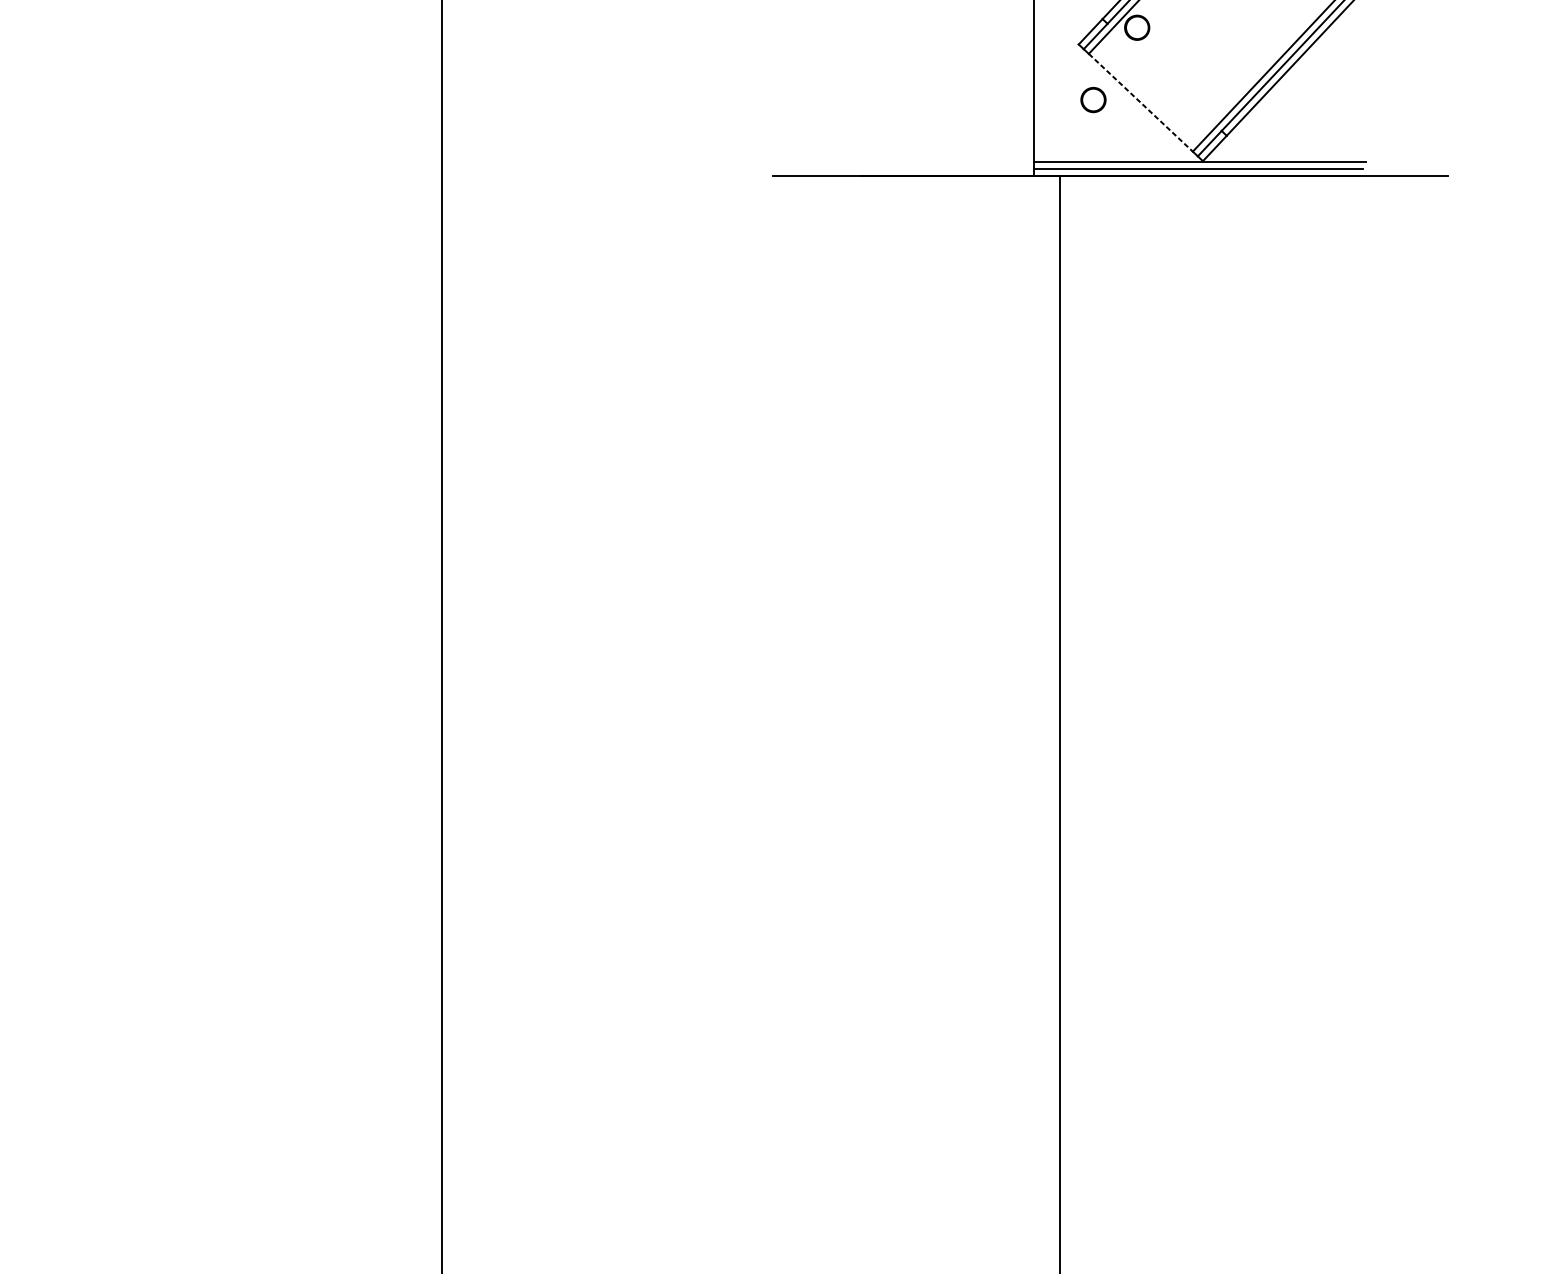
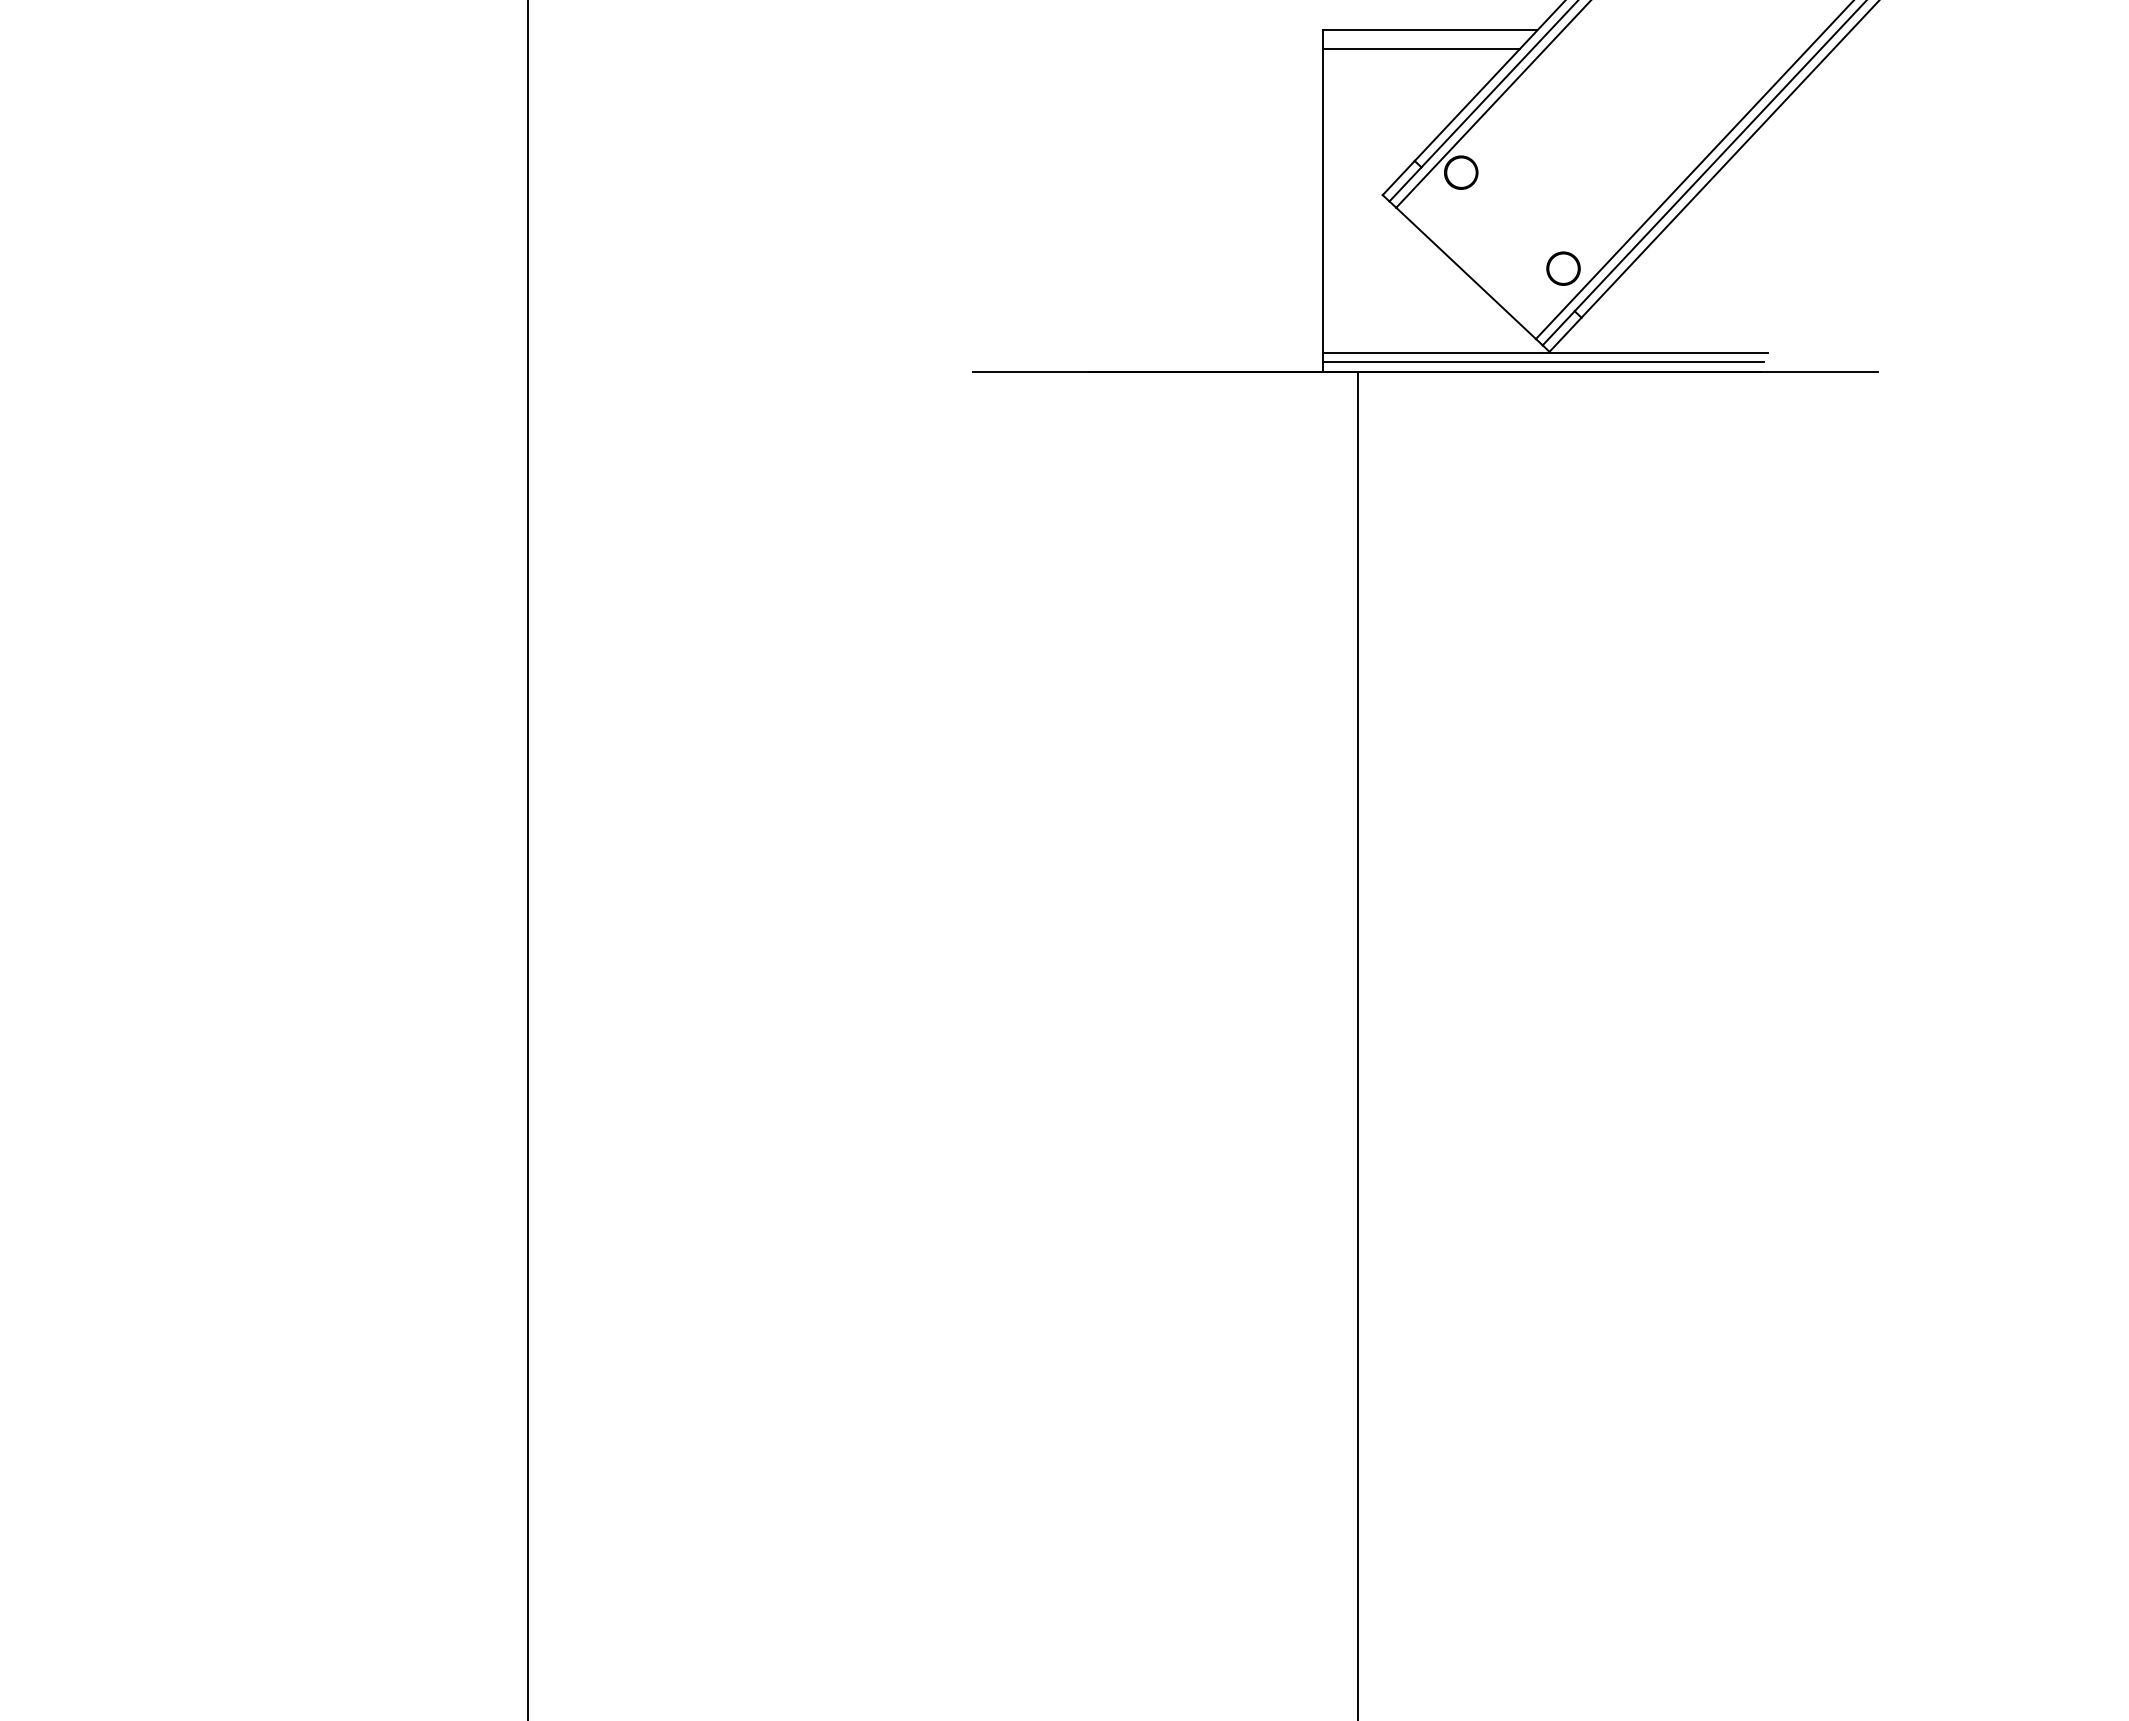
circle: (1093, 99) -> (1563, 268), moved
line: (1141, 102) -> (1466, 273), dashed -> solid

